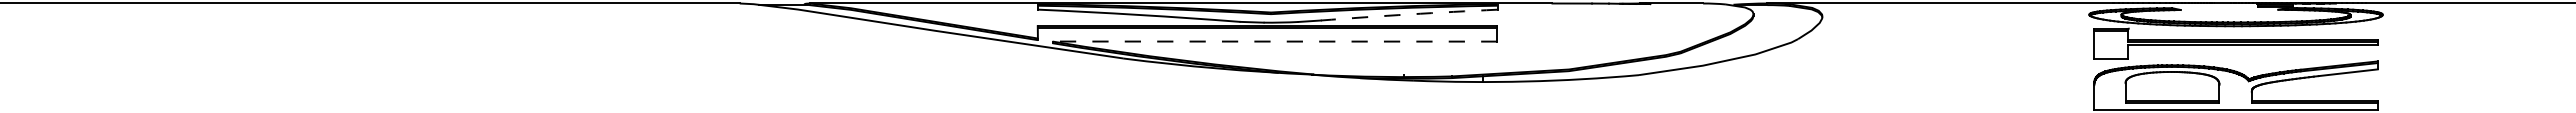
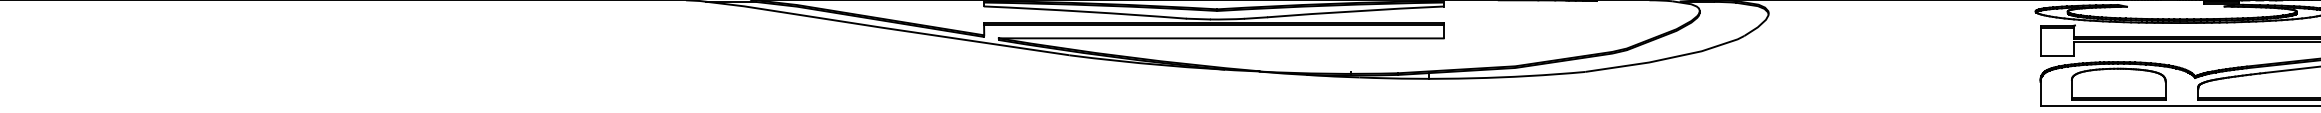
arc: (1409, 14) -> (1355, 11), dashed -> solid
line: (1274, 41) -> (1220, 38), dashed -> solid

